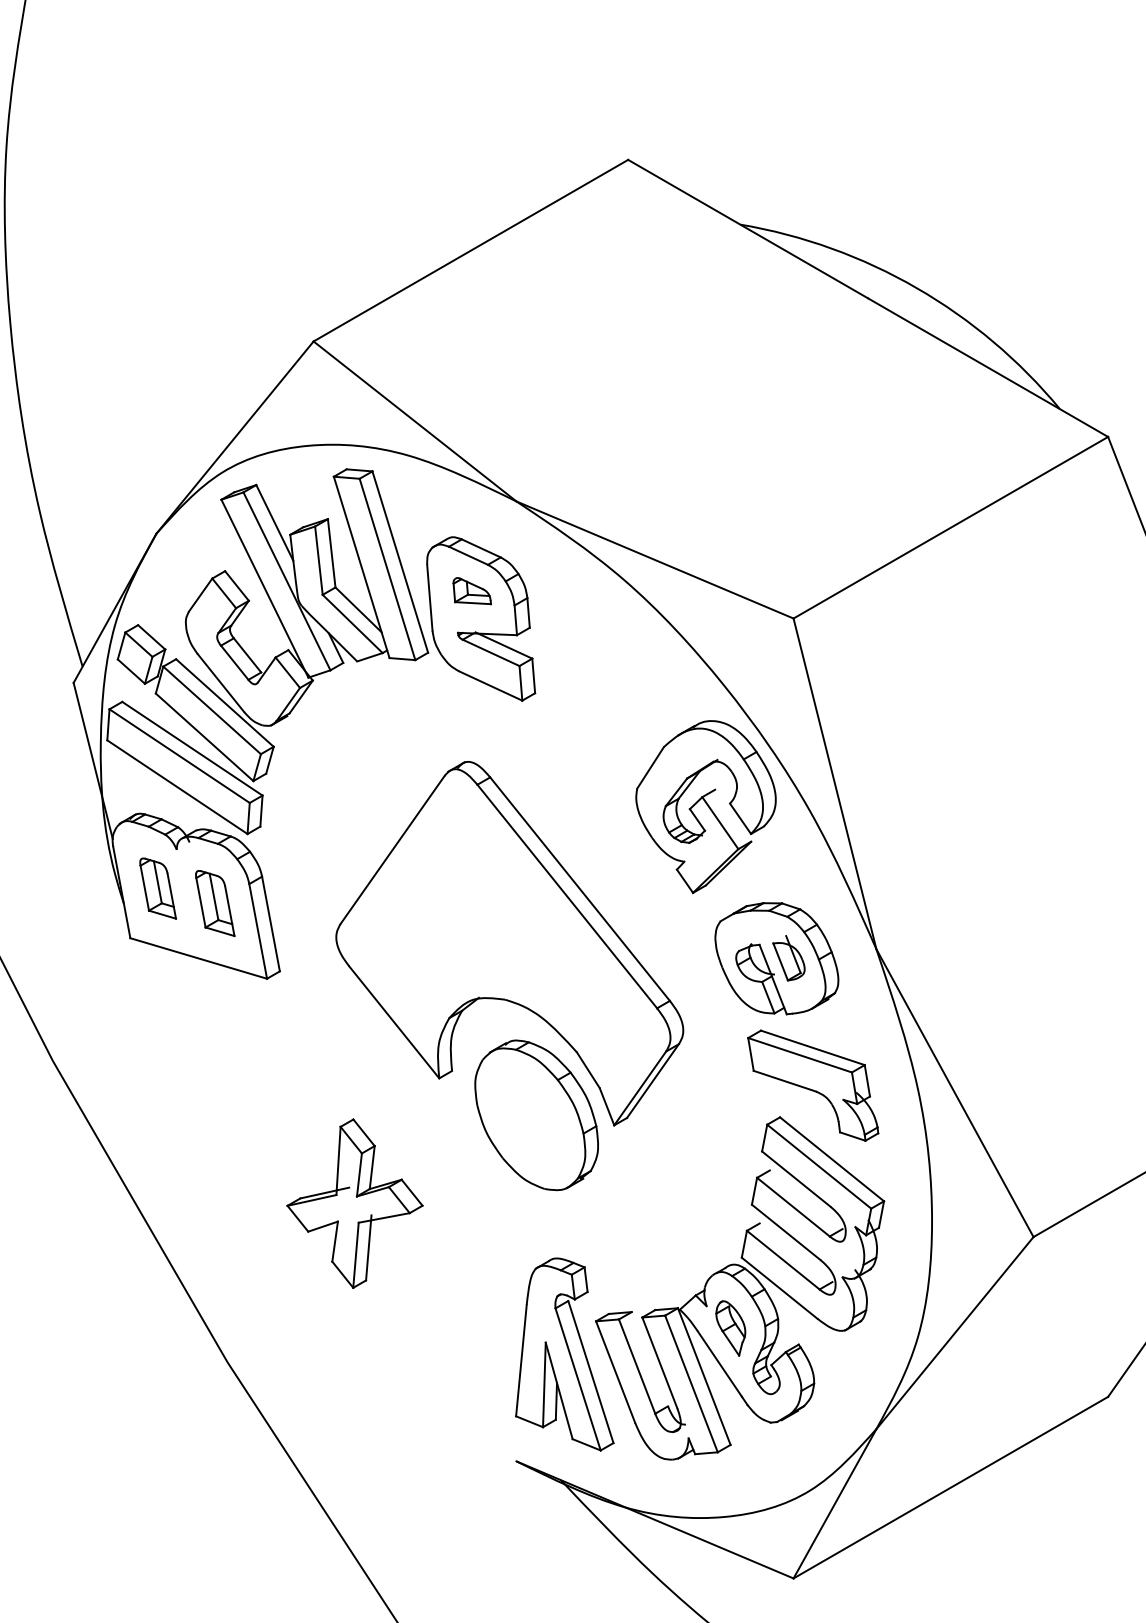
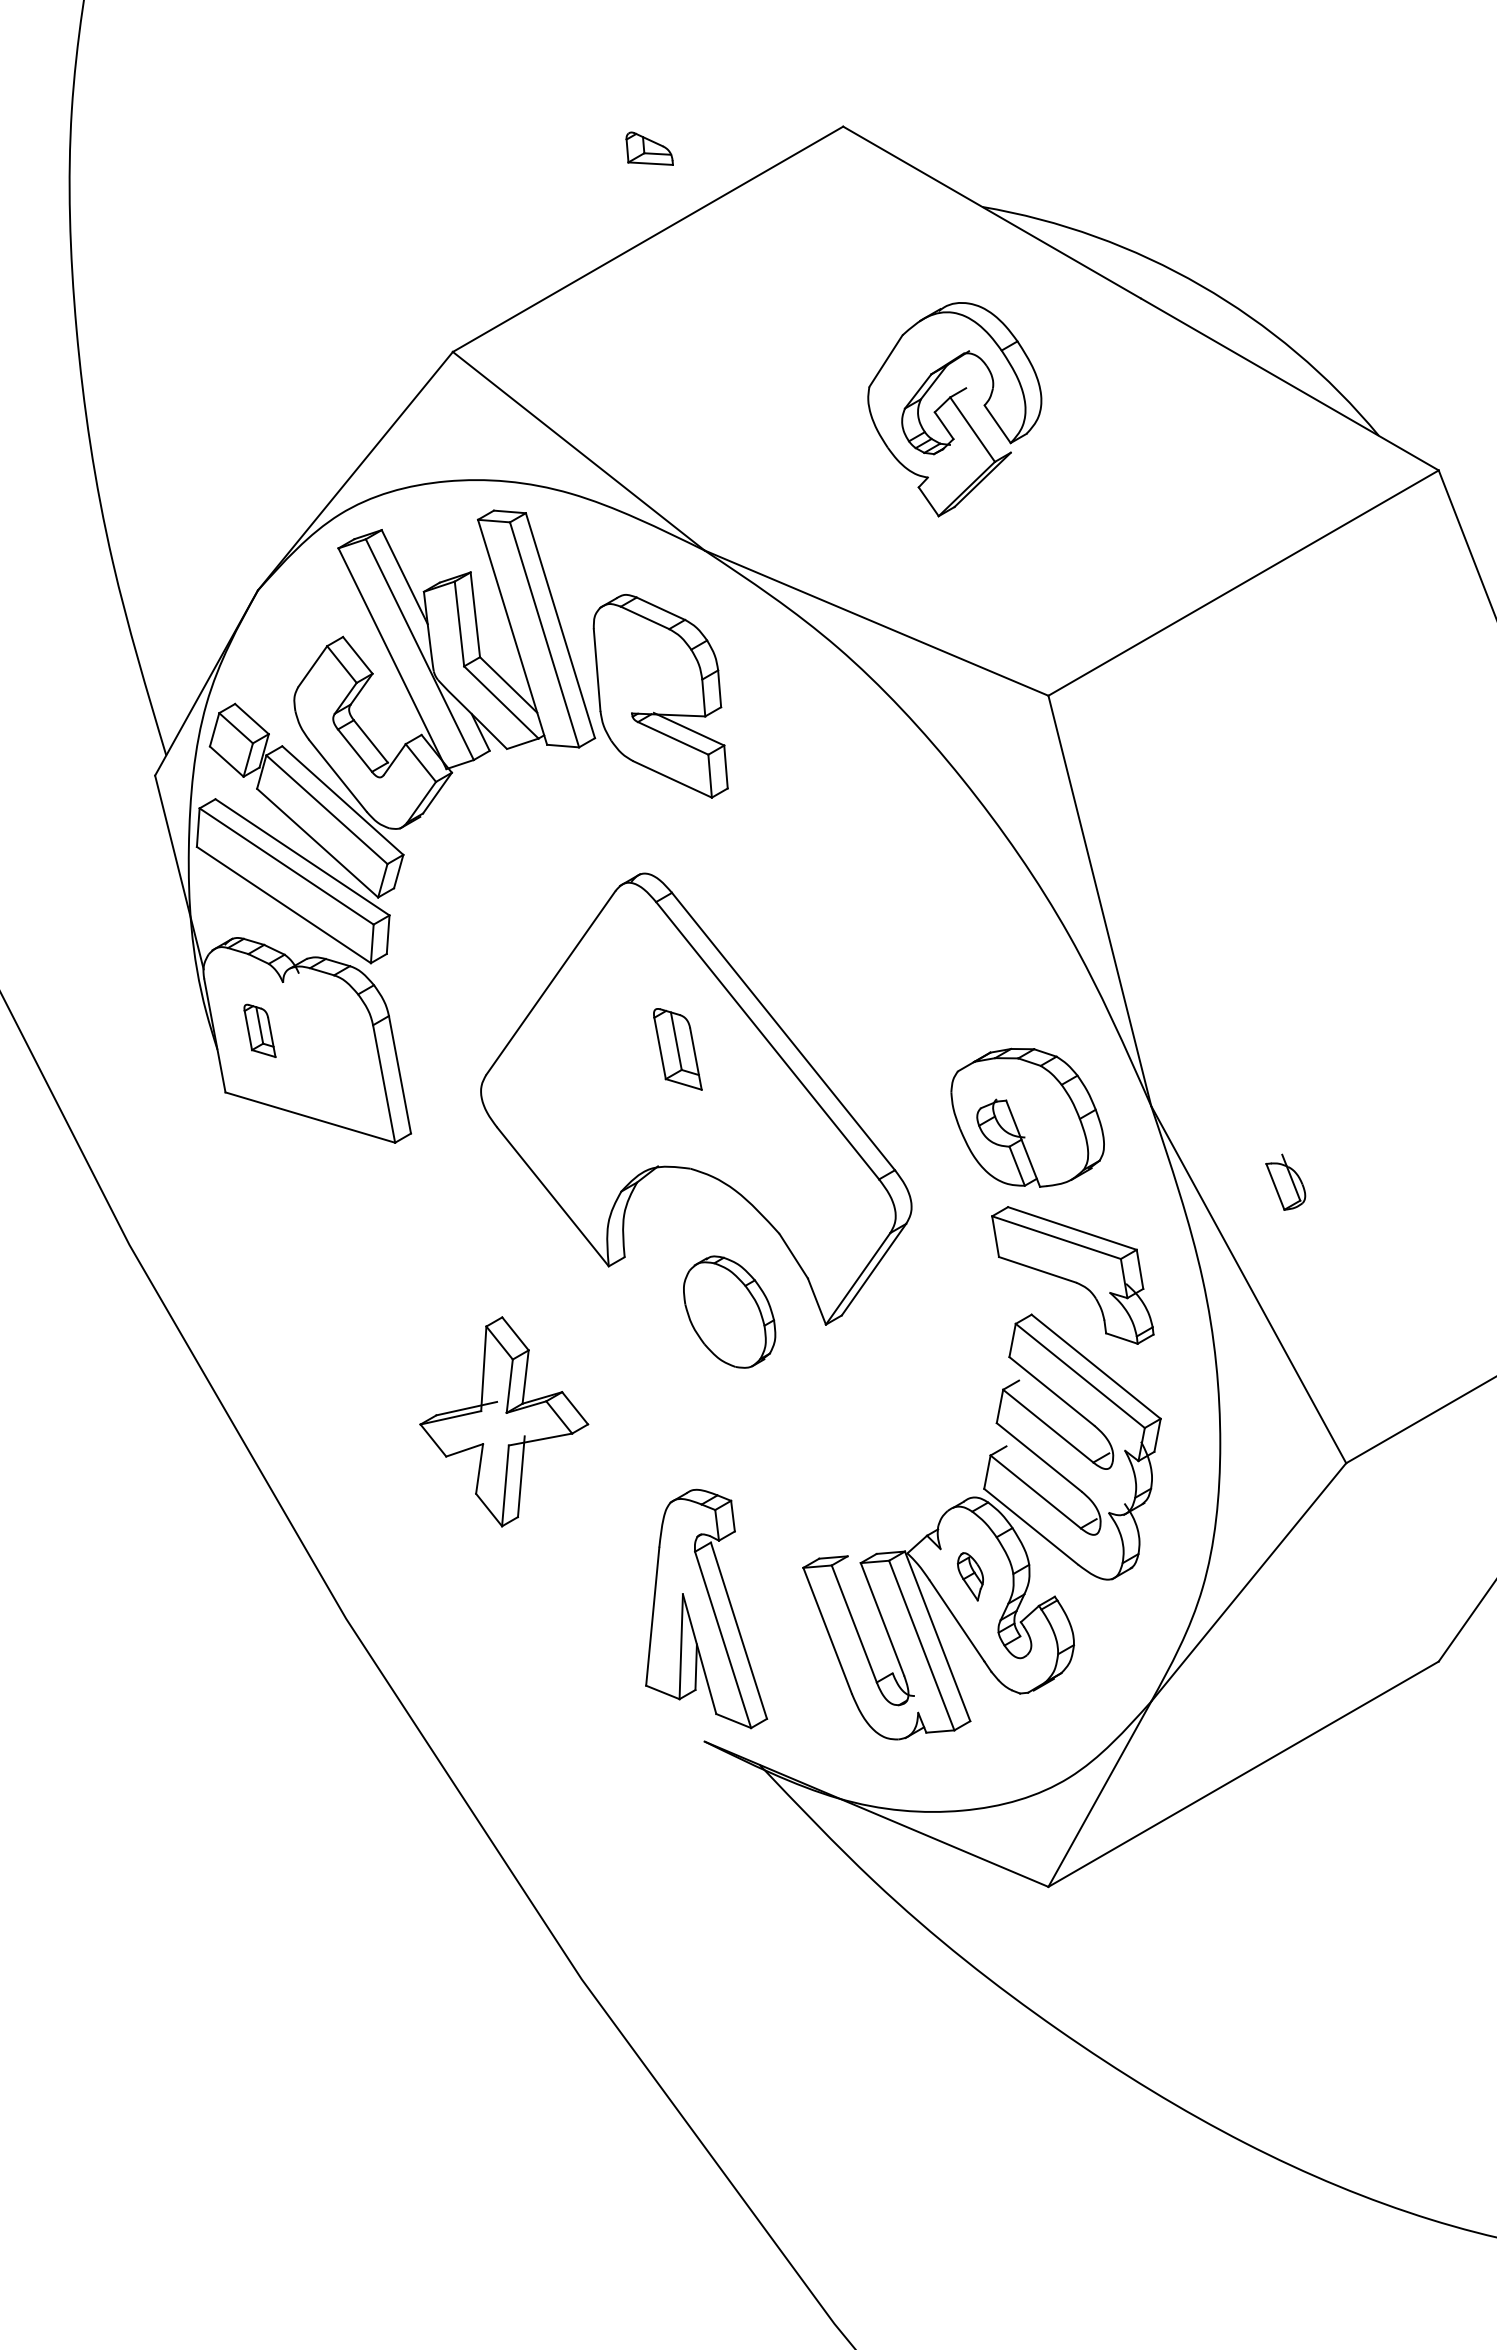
part: (472, 590) -> (649, 148), moved
part: (705, 806) -> (954, 409), moved
part: (157, 888) -> (259, 1030), size x0.7
part: (214, 903) -> (677, 1049), moved
part: (788, 957) -> (1285, 1181), moved
part: (536, 1114) -> (729, 1311), size x0.6
part: (730, 1328) -> (970, 1576), size x0.7
part: (564, 1354) -> (706, 1608), moved

